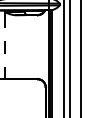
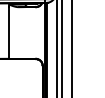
line: (4, 47) -> (9, 33), dashed -> solid

